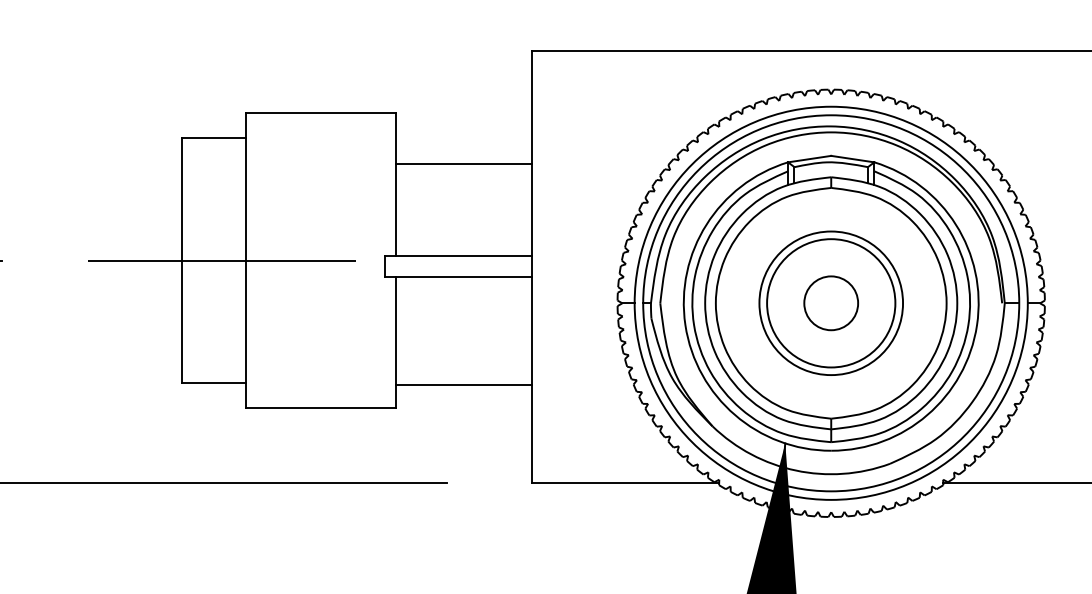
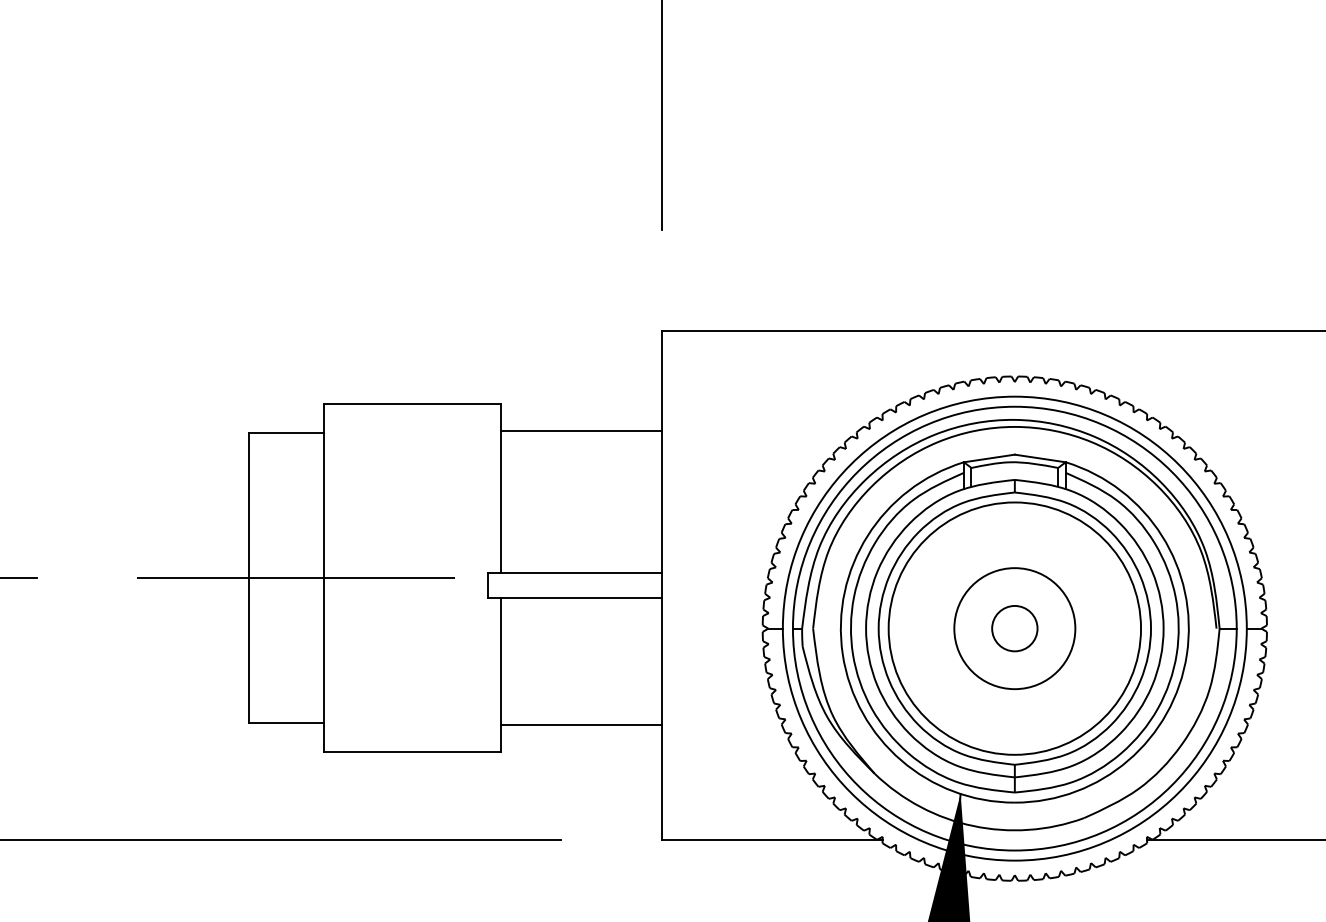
line: (463, 164) -> (580, 431), moved
circle: (830, 303) -> (1014, 628), size x0.71
circle: (830, 303) -> (1014, 628), size x0.71
circle: (830, 303) -> (1014, 628), size x1.67

